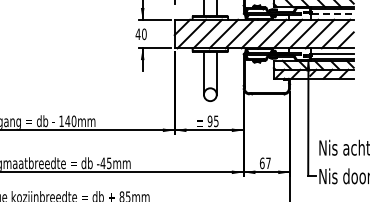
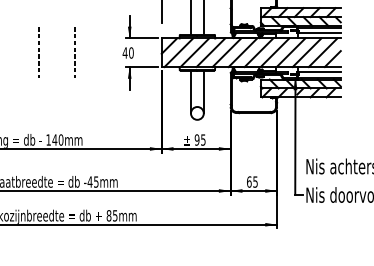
line: (332, 14) -> (319, 33), dashed -> solid
line: (52, 33) -> (39, 52), added
line: (87, 33) -> (74, 52), added
text: (268, 162) -> (255, 181), 67 -> 65

